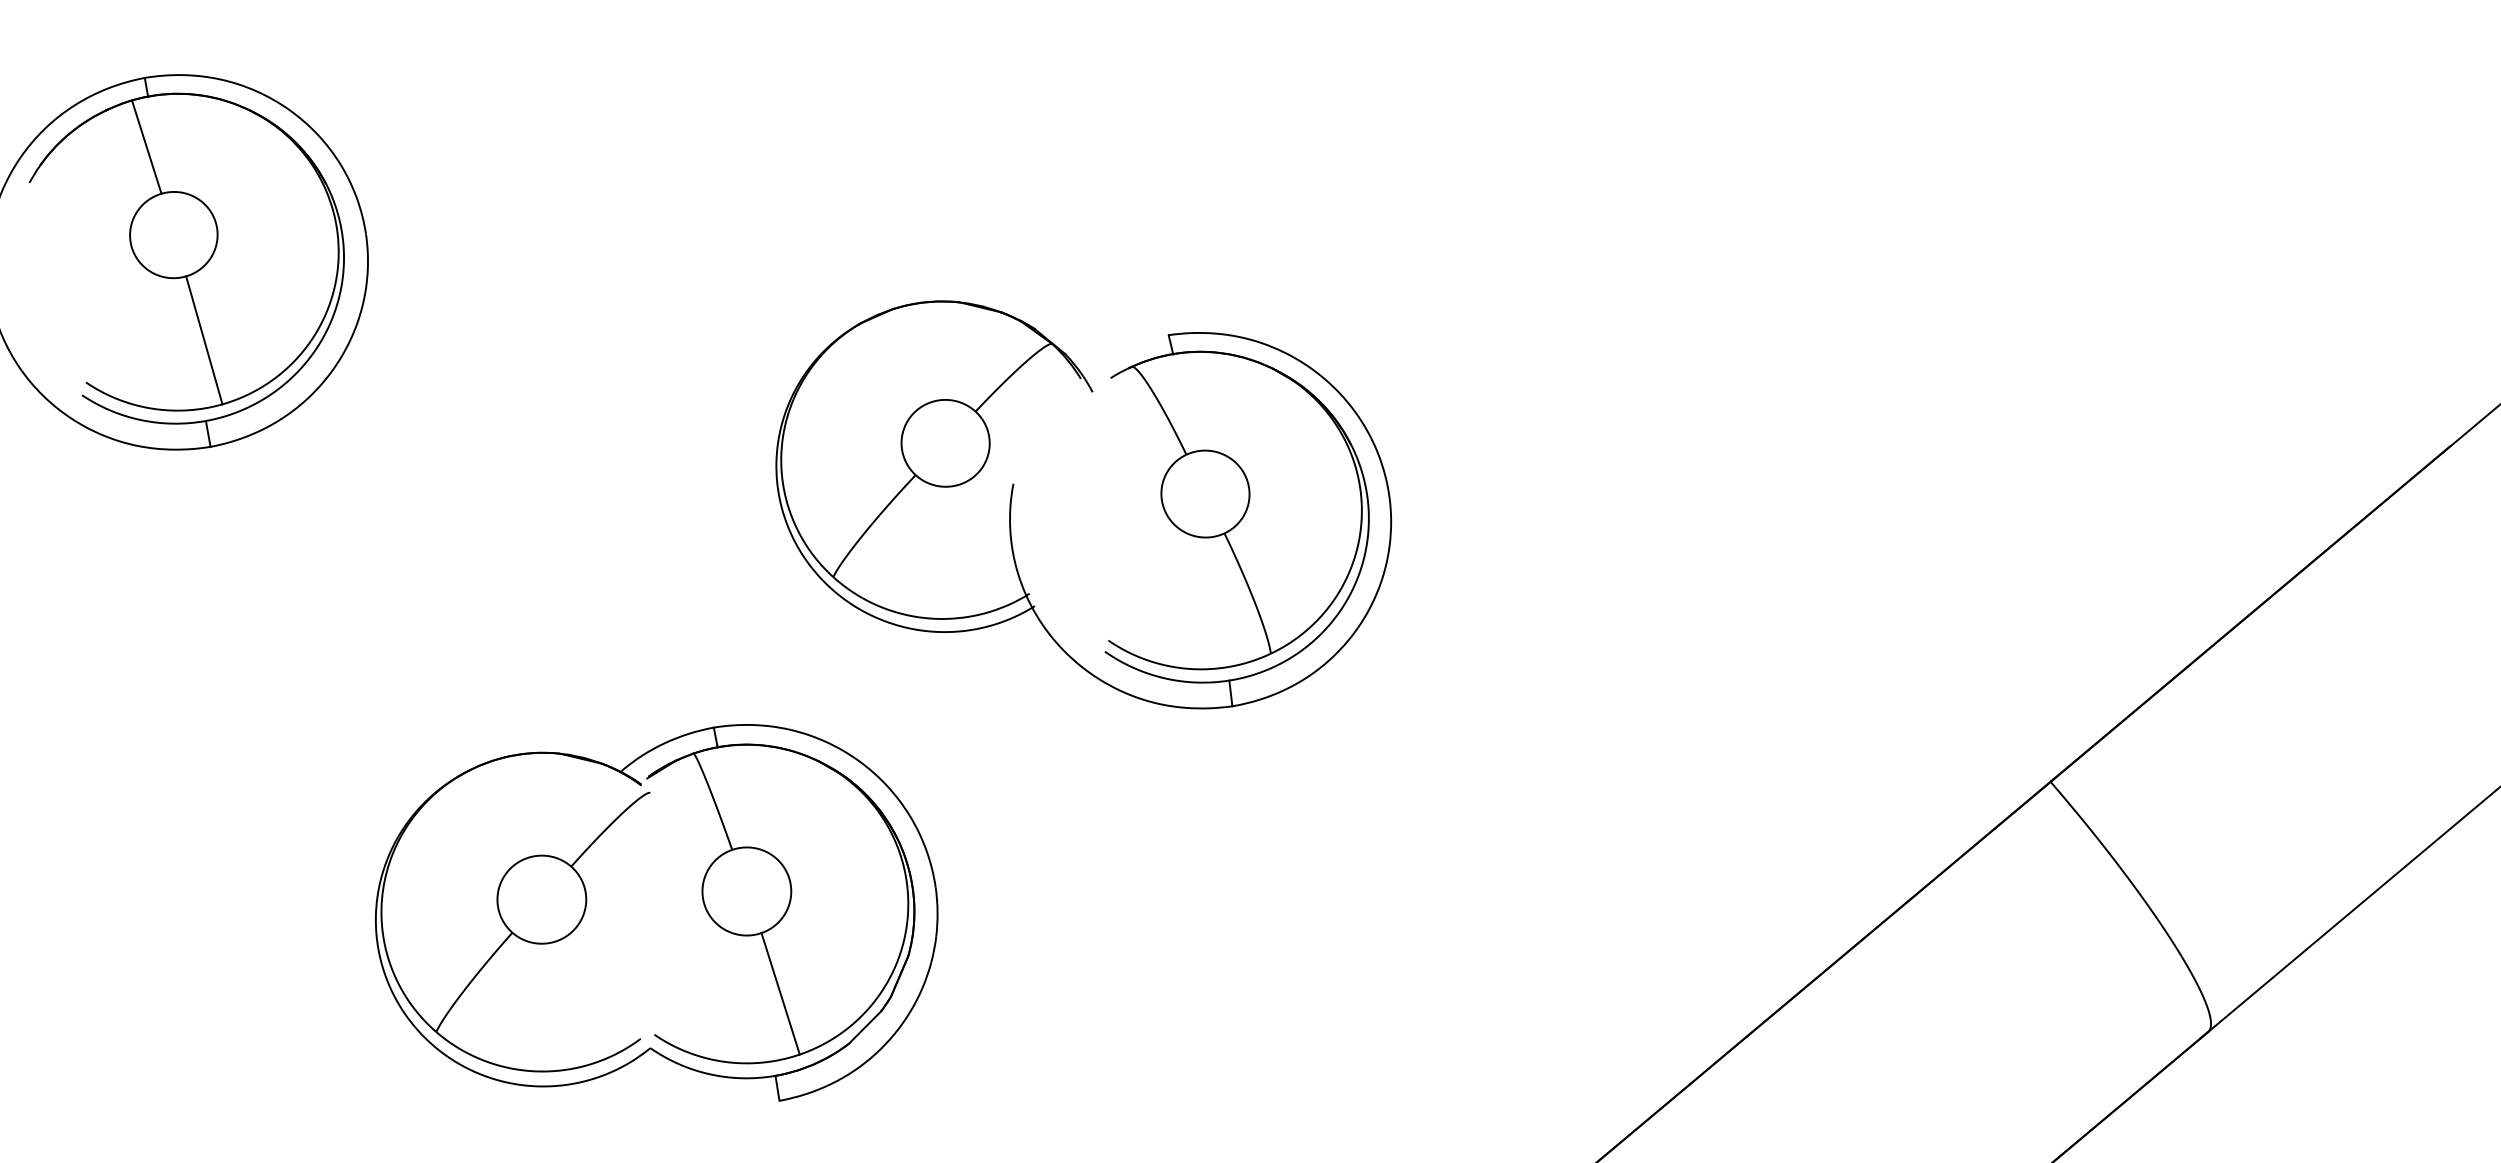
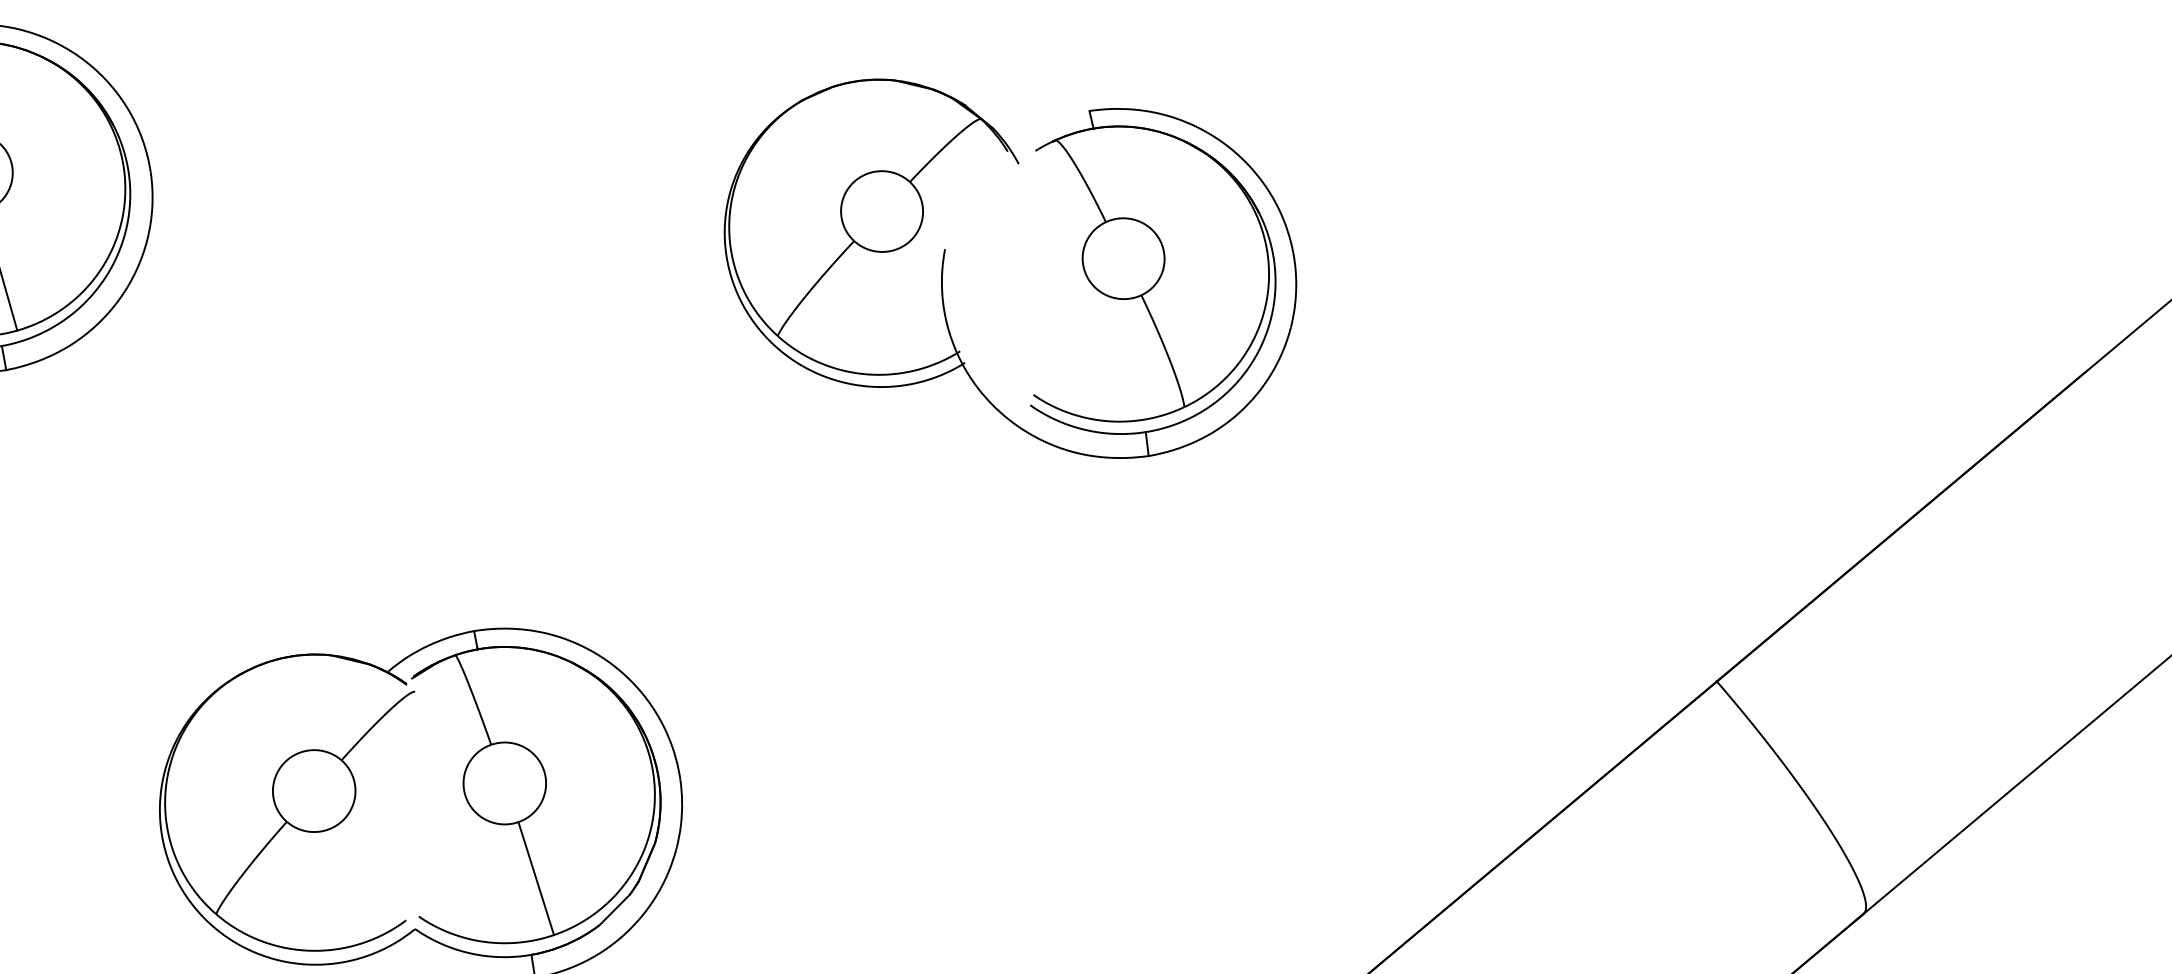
part: (1013, 491) -> (945, 256), moved

